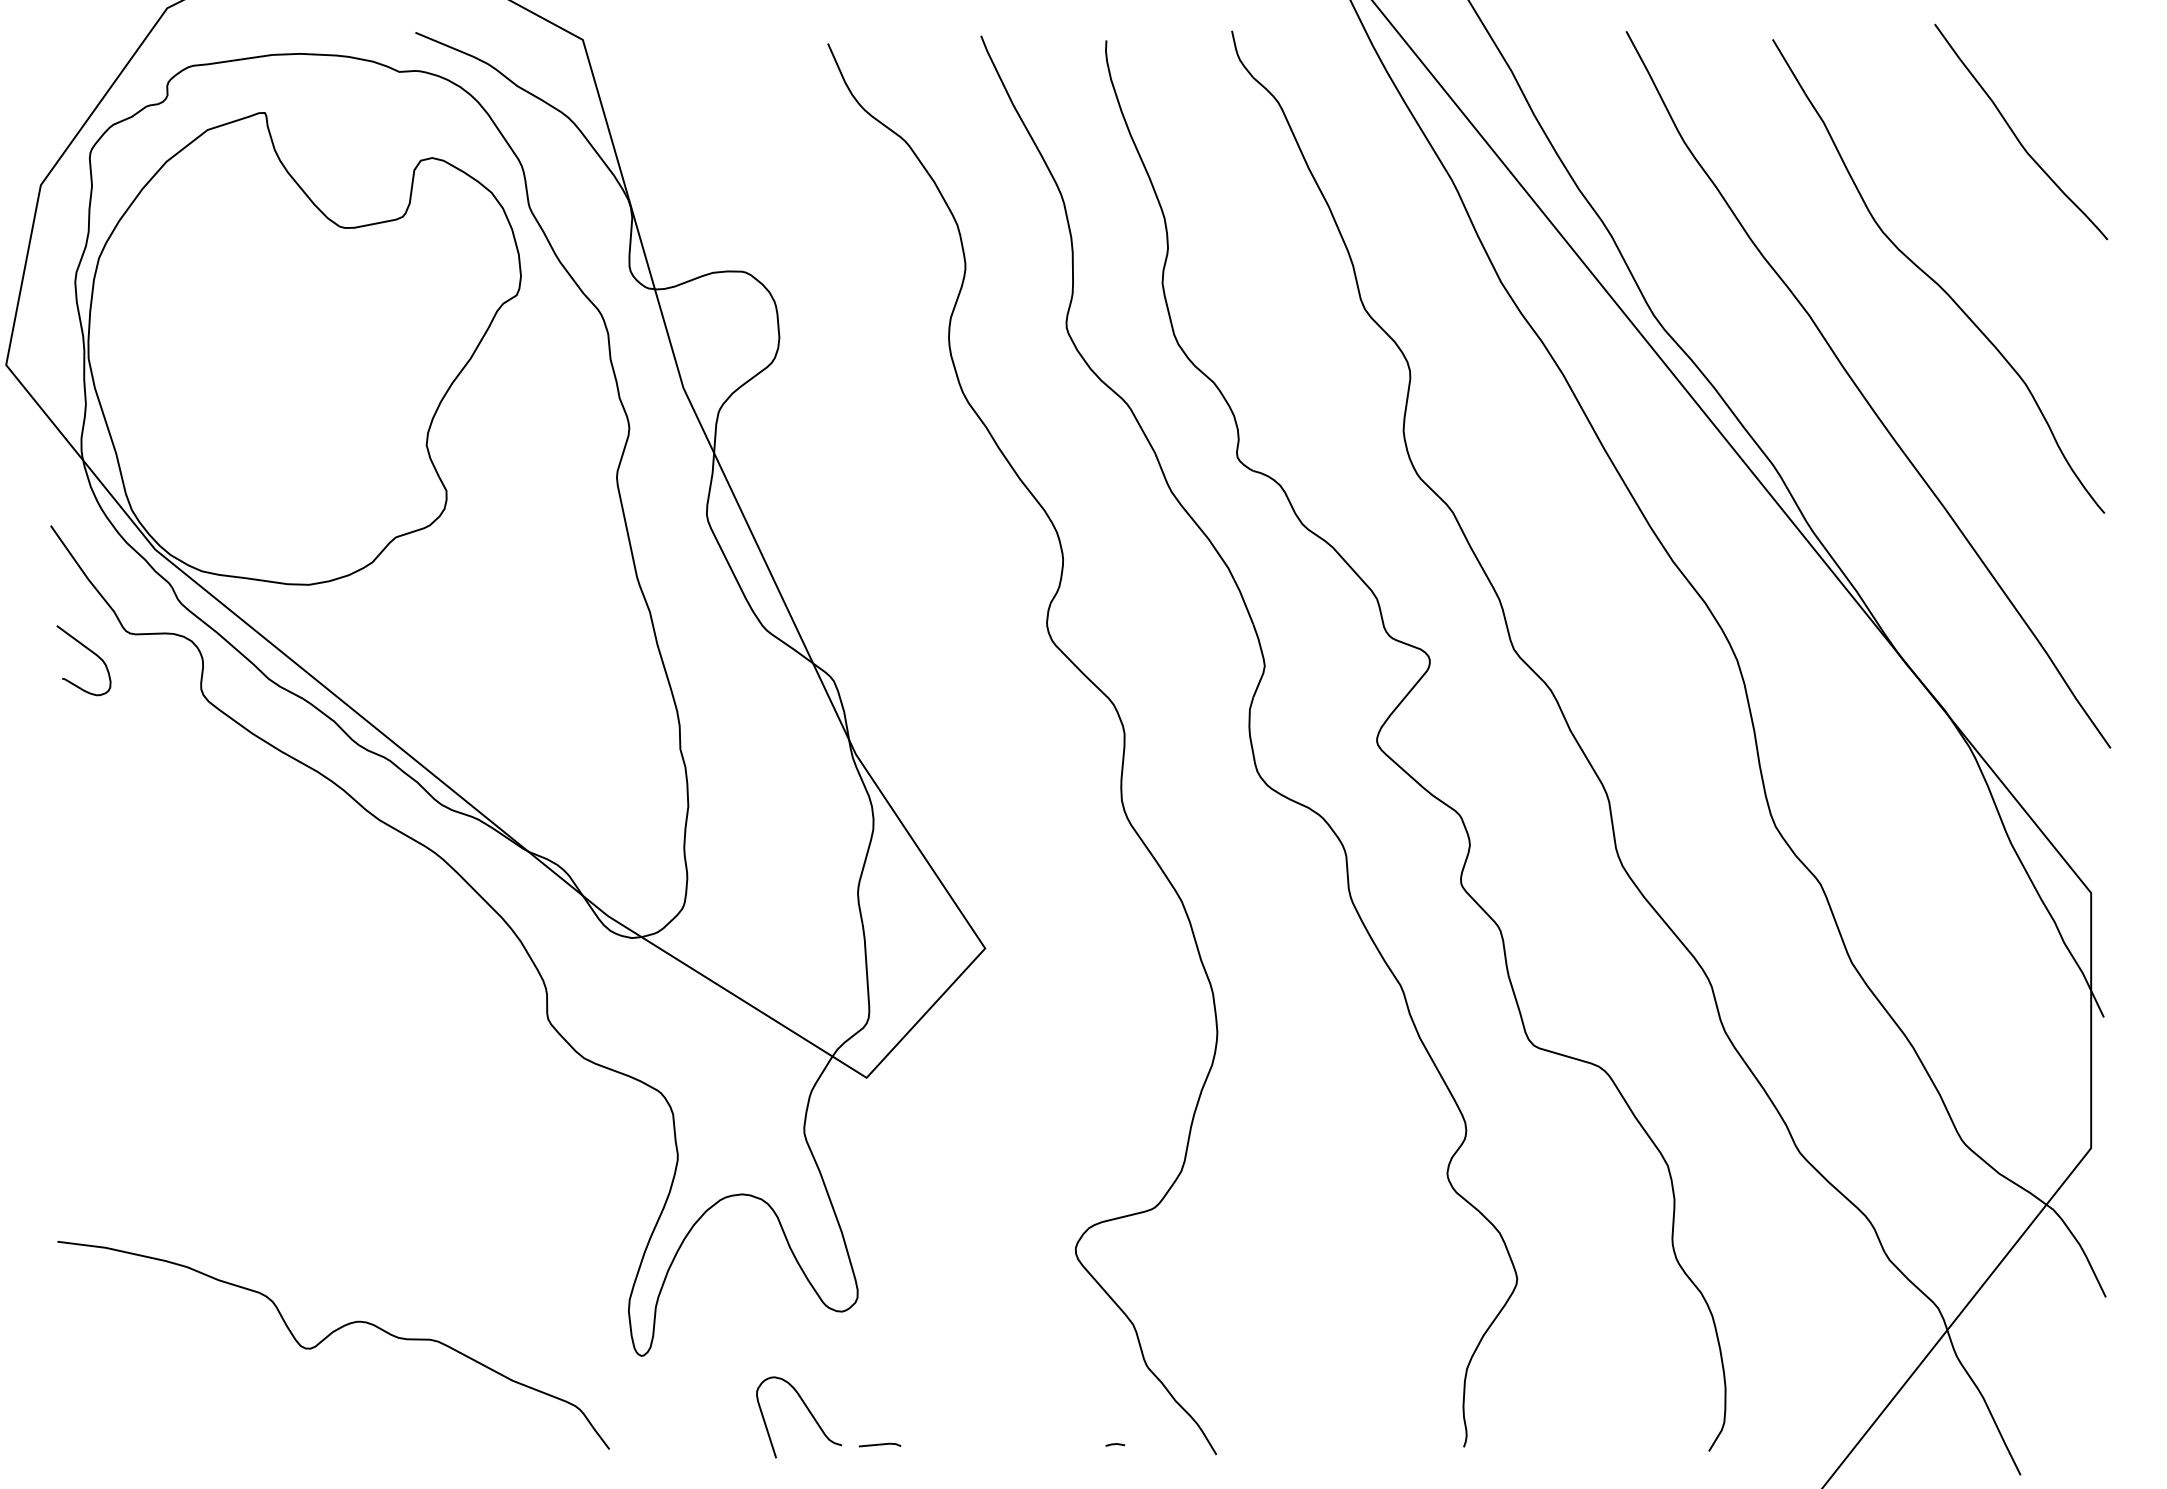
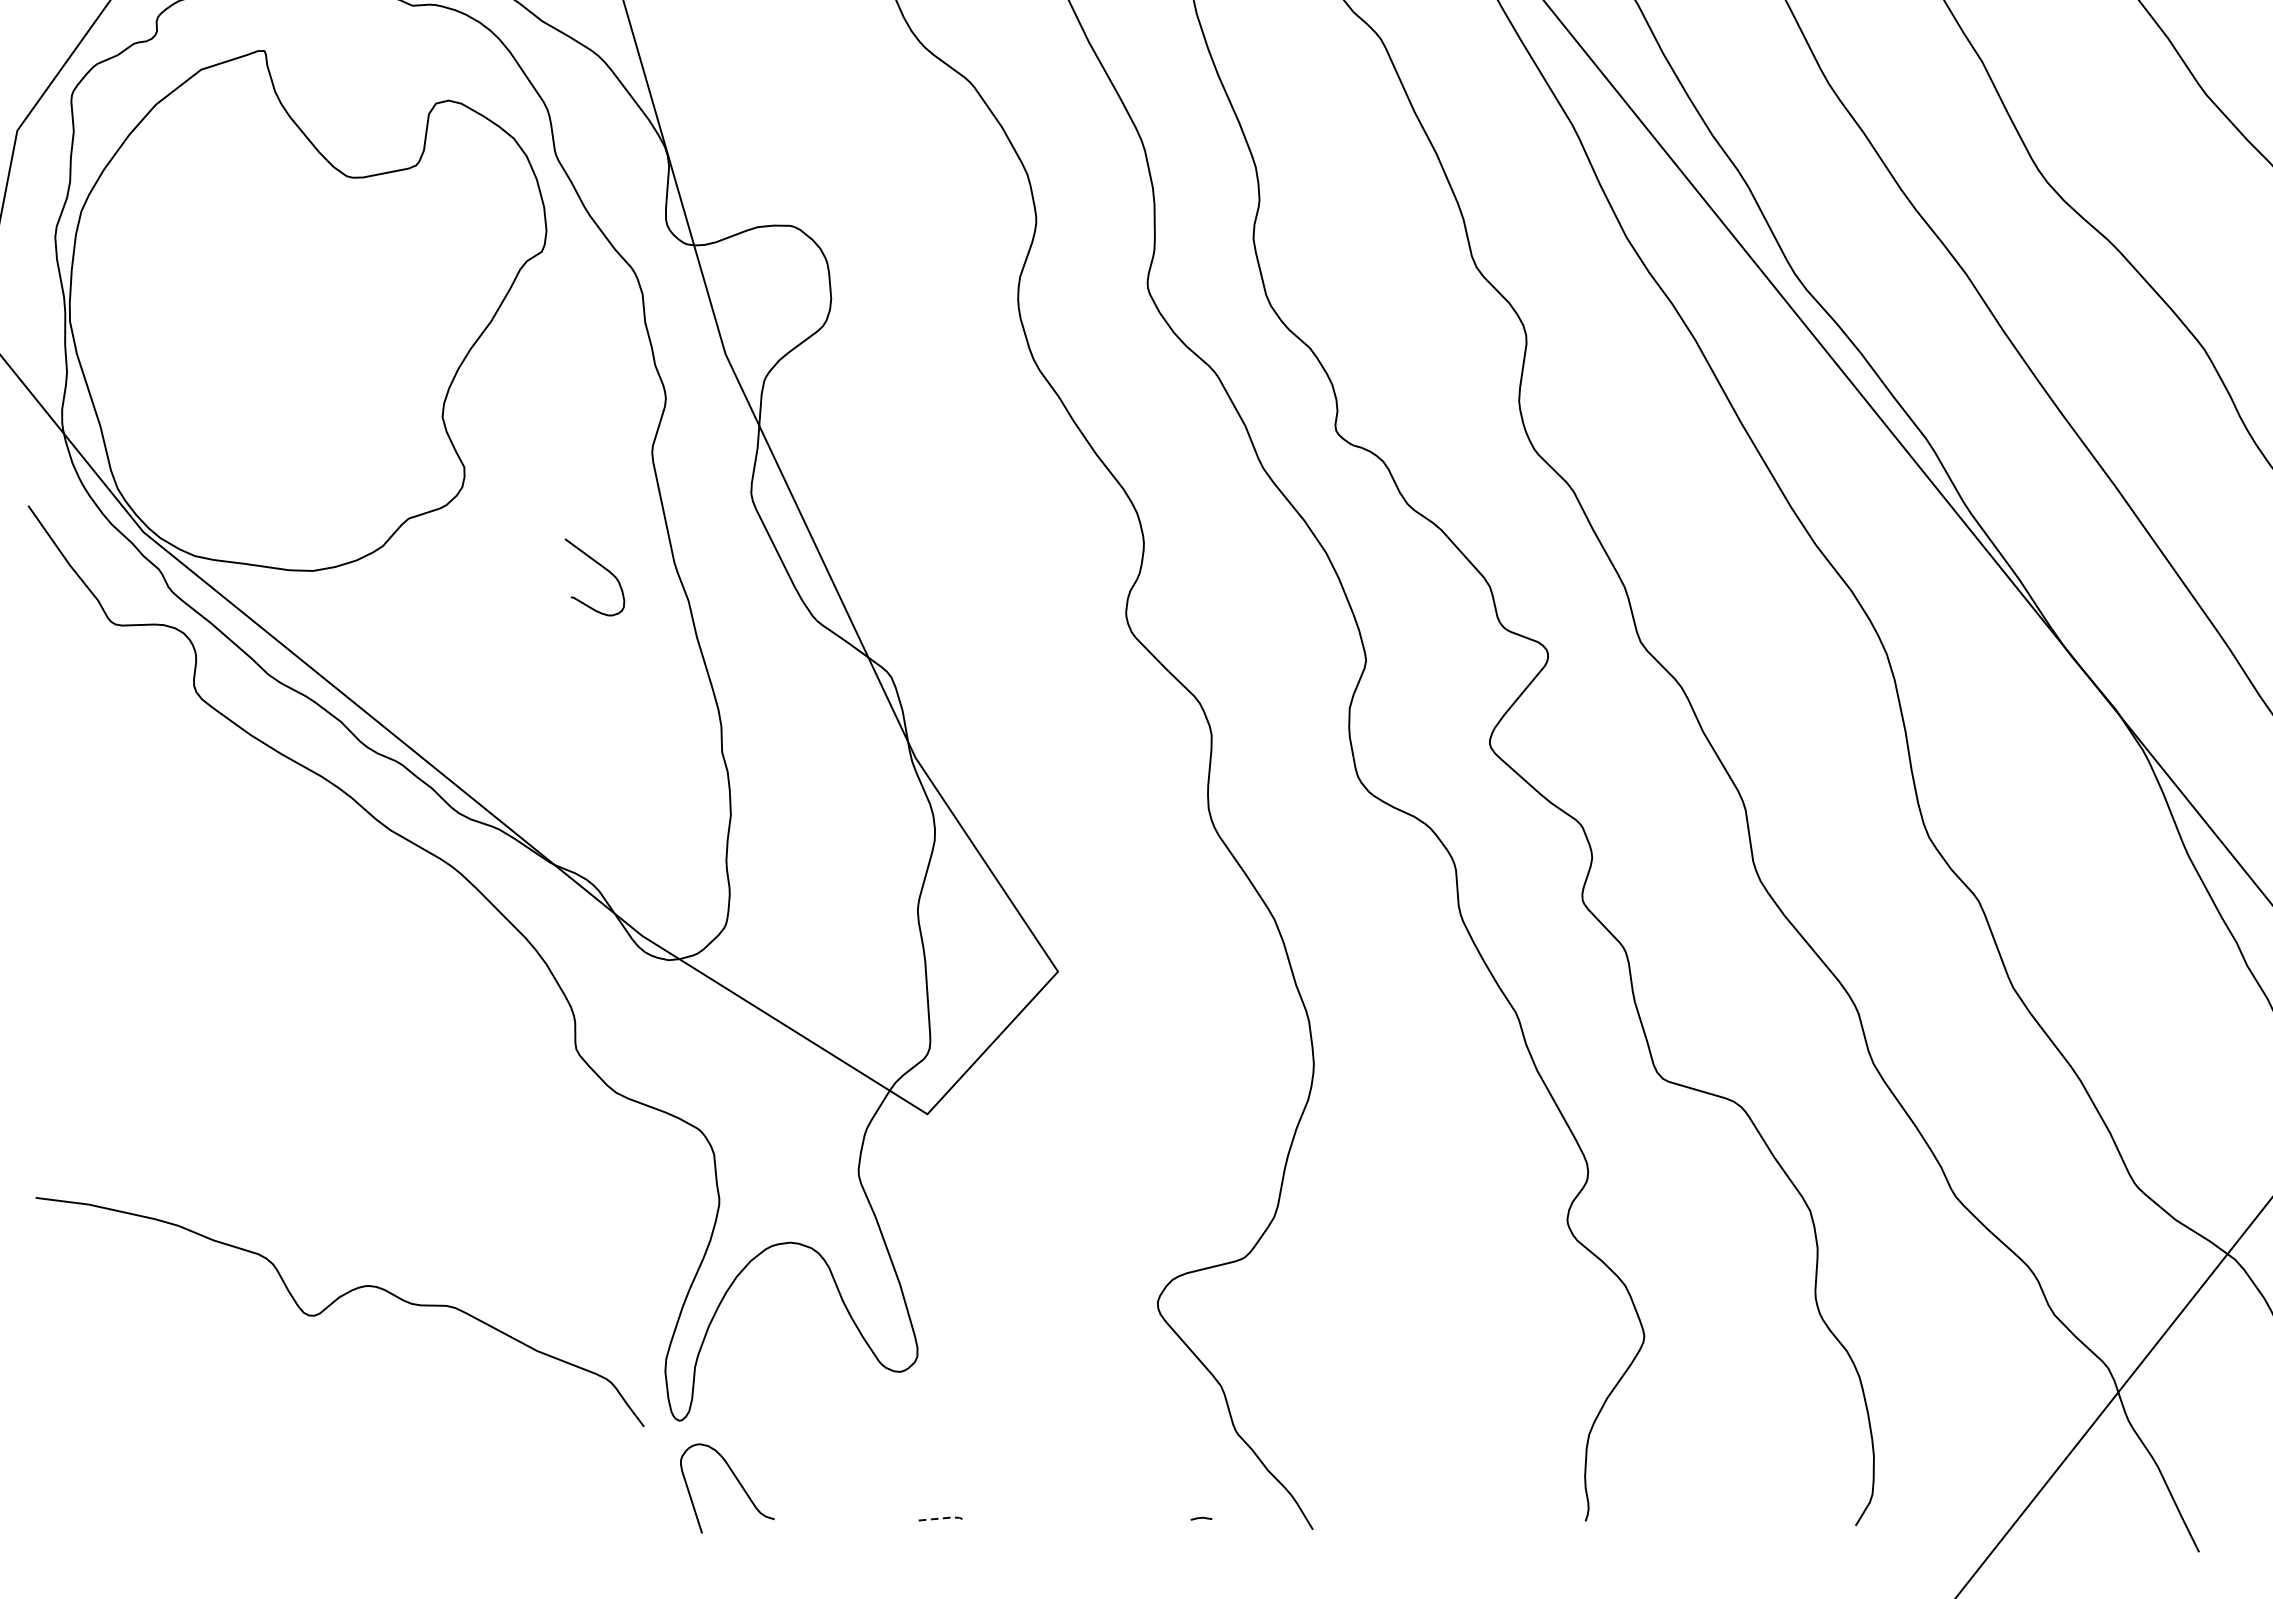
curve: (88, 650) -> (599, 566), moved
curve: (329, 1336) -> (335, 1302), moved
curve: (809, 1413) -> (738, 1484), moved
line: (881, 1444) -> (943, 1518), solid -> dashed

